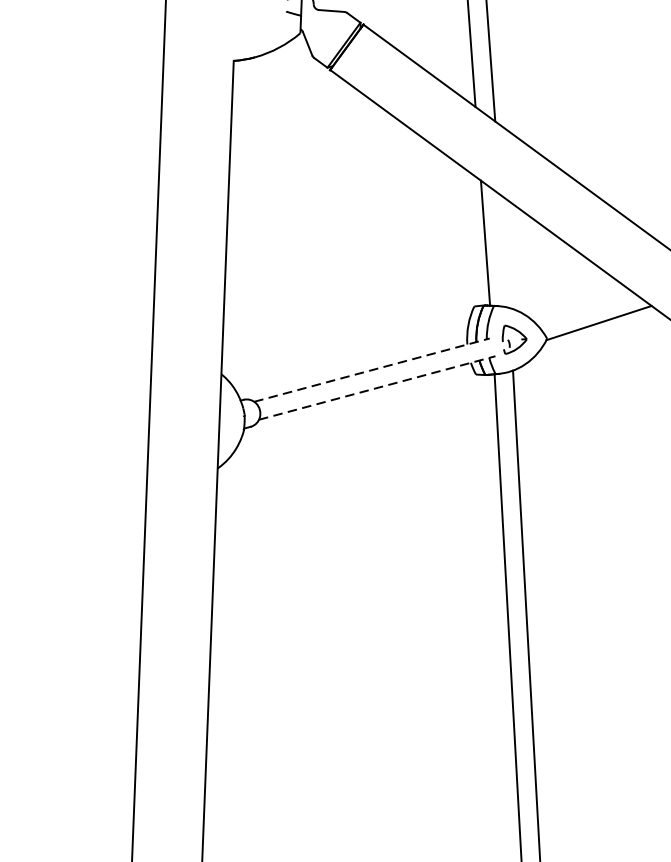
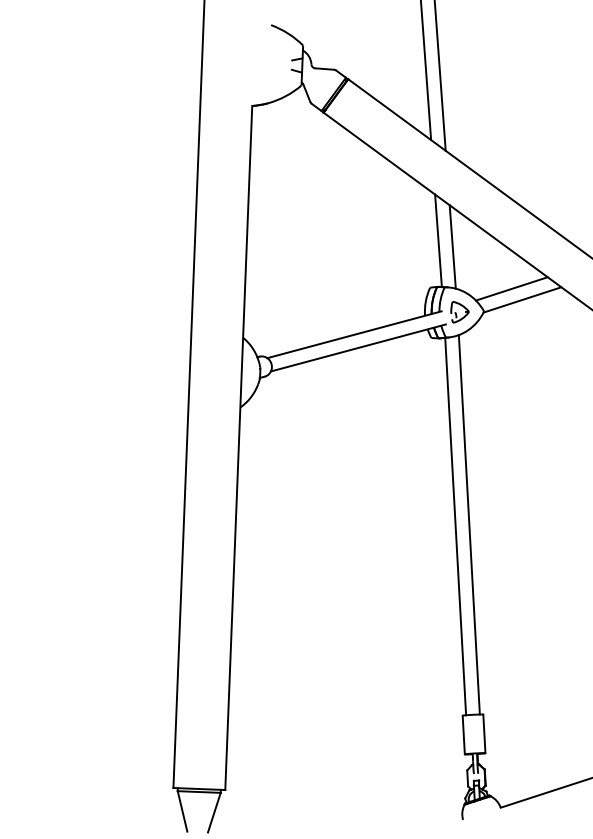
line: (504, 250) -> (452, 246), added
line: (584, 307) -> (511, 288), added
line: (371, 369) -> (354, 334), dashed -> solid
line: (377, 387) -> (358, 347), dashed -> solid

